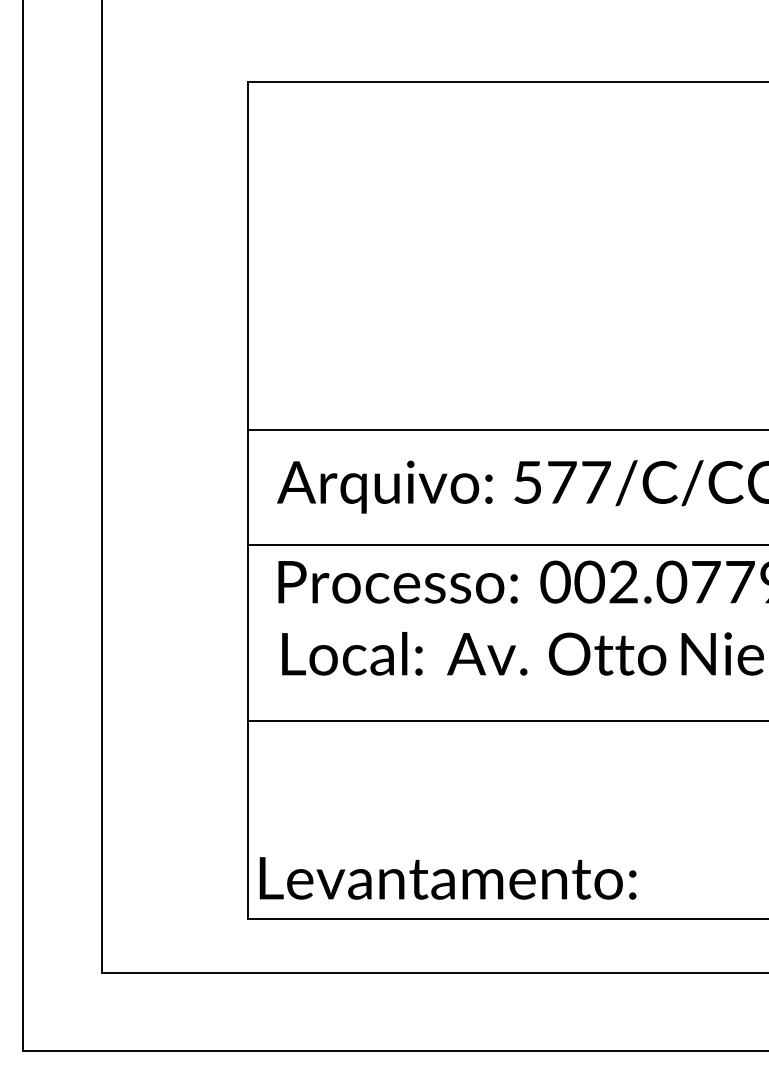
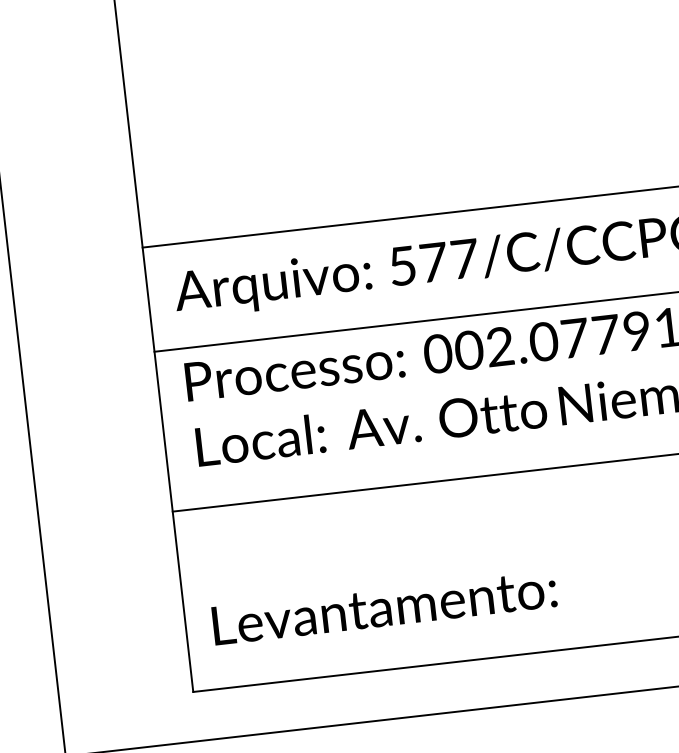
text: (447, 878) -> (384, 607), moved

